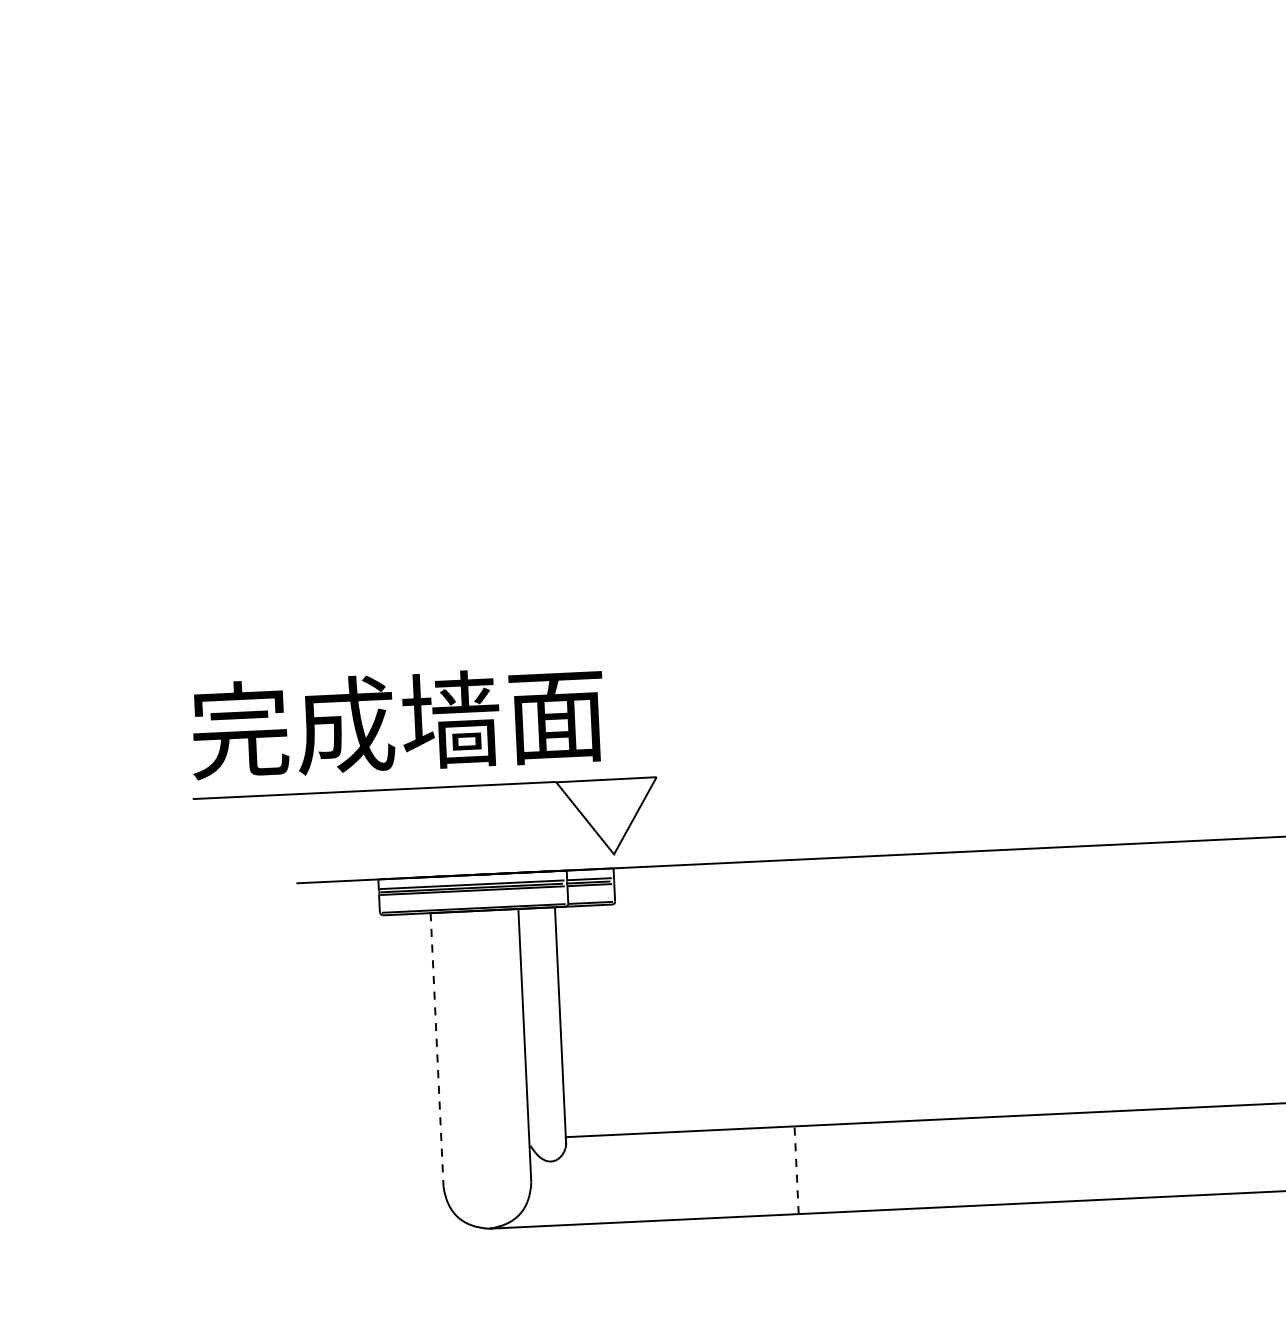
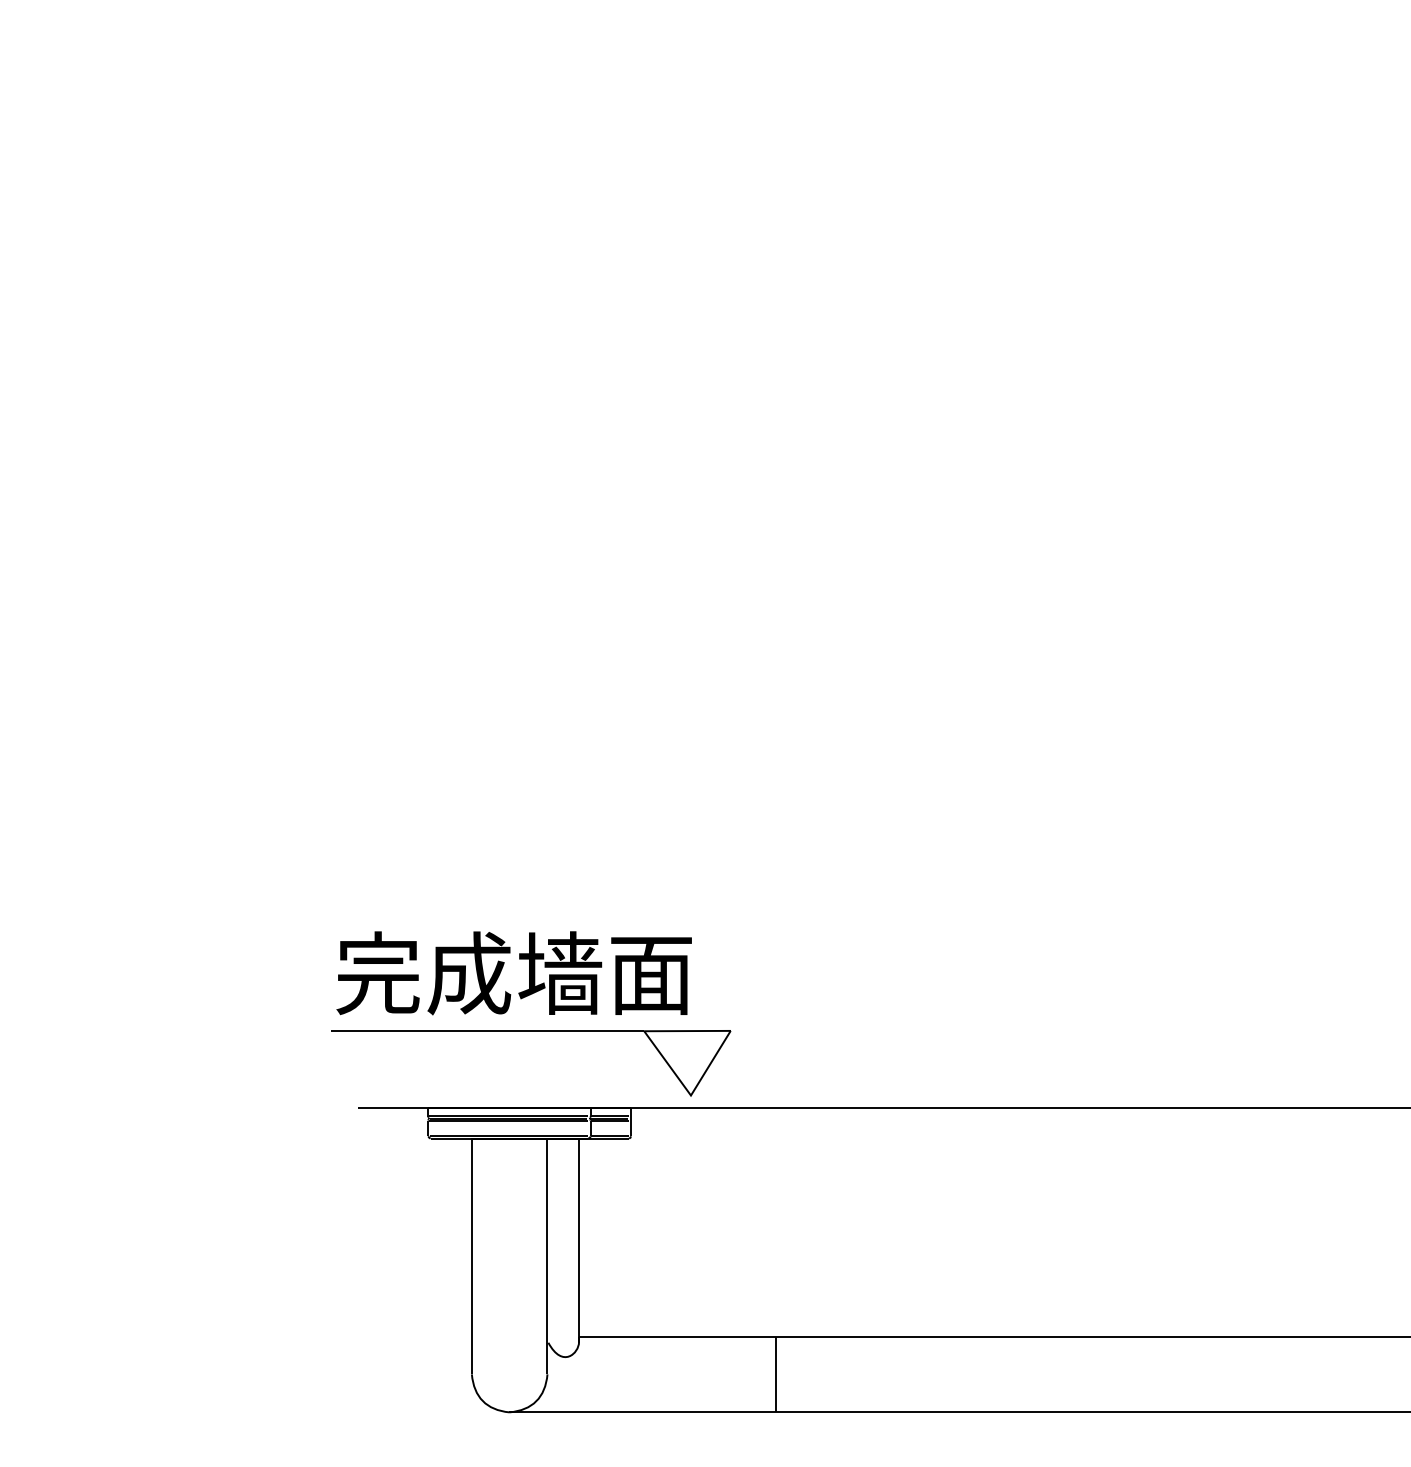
text: (396, 722) -> (513, 973), moved
part: (425, 788) -> (531, 1031), moved
line: (436, 1049) -> (471, 1256), dashed -> solid
line: (797, 1170) -> (776, 1374), dashed -> solid

